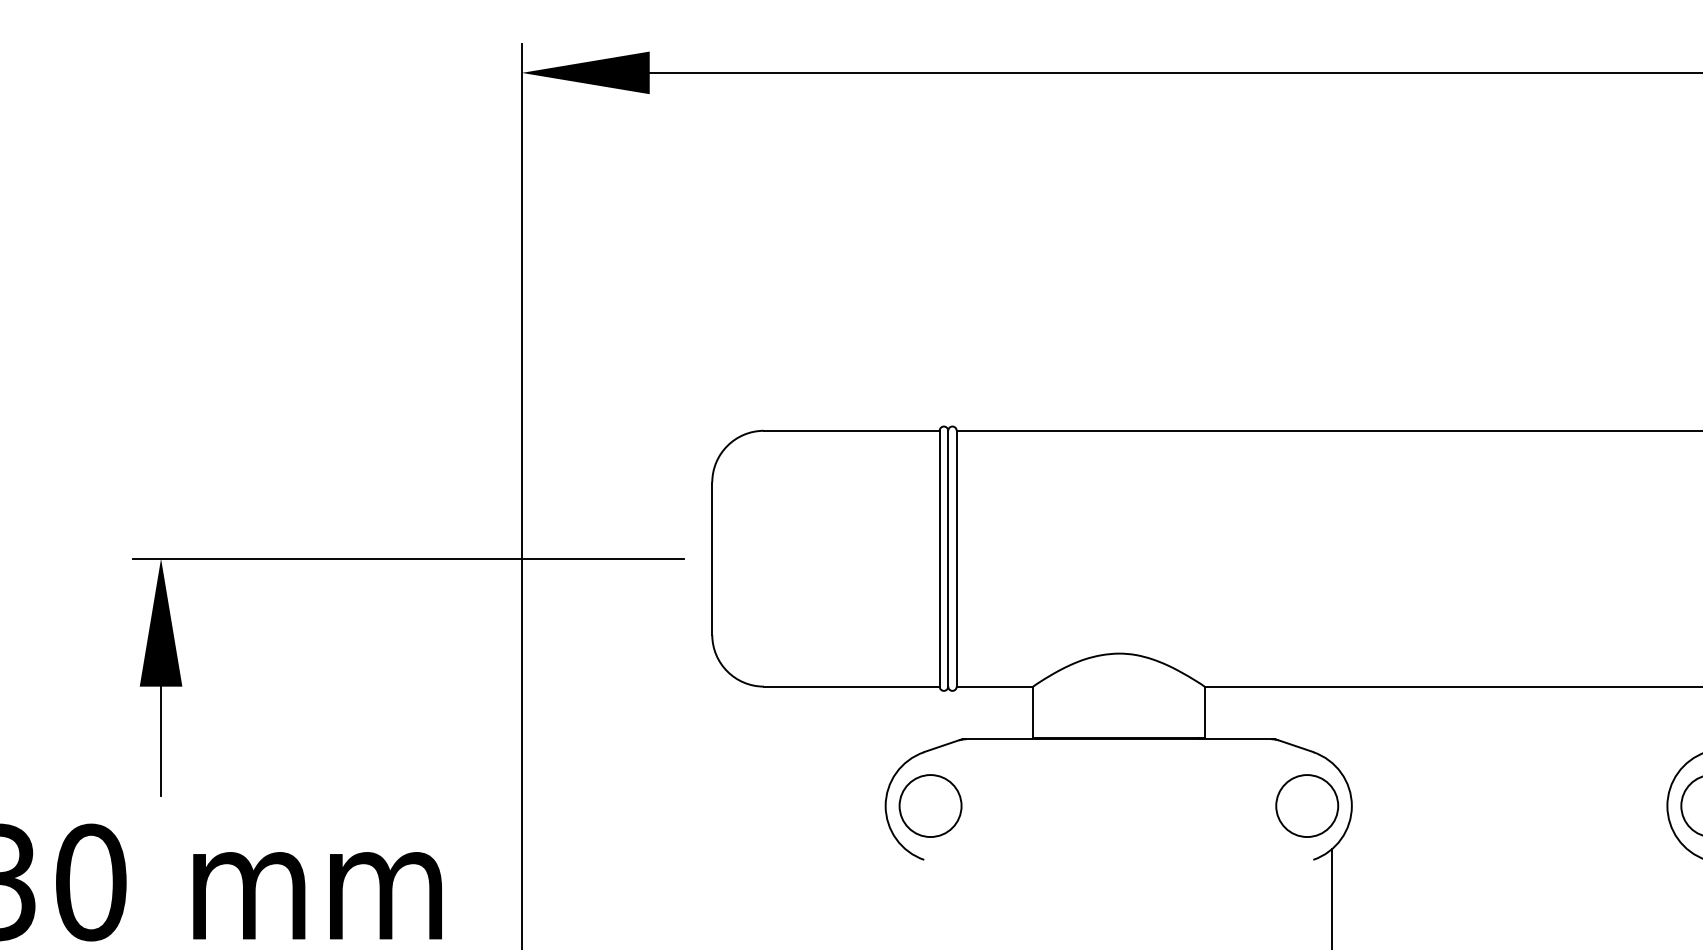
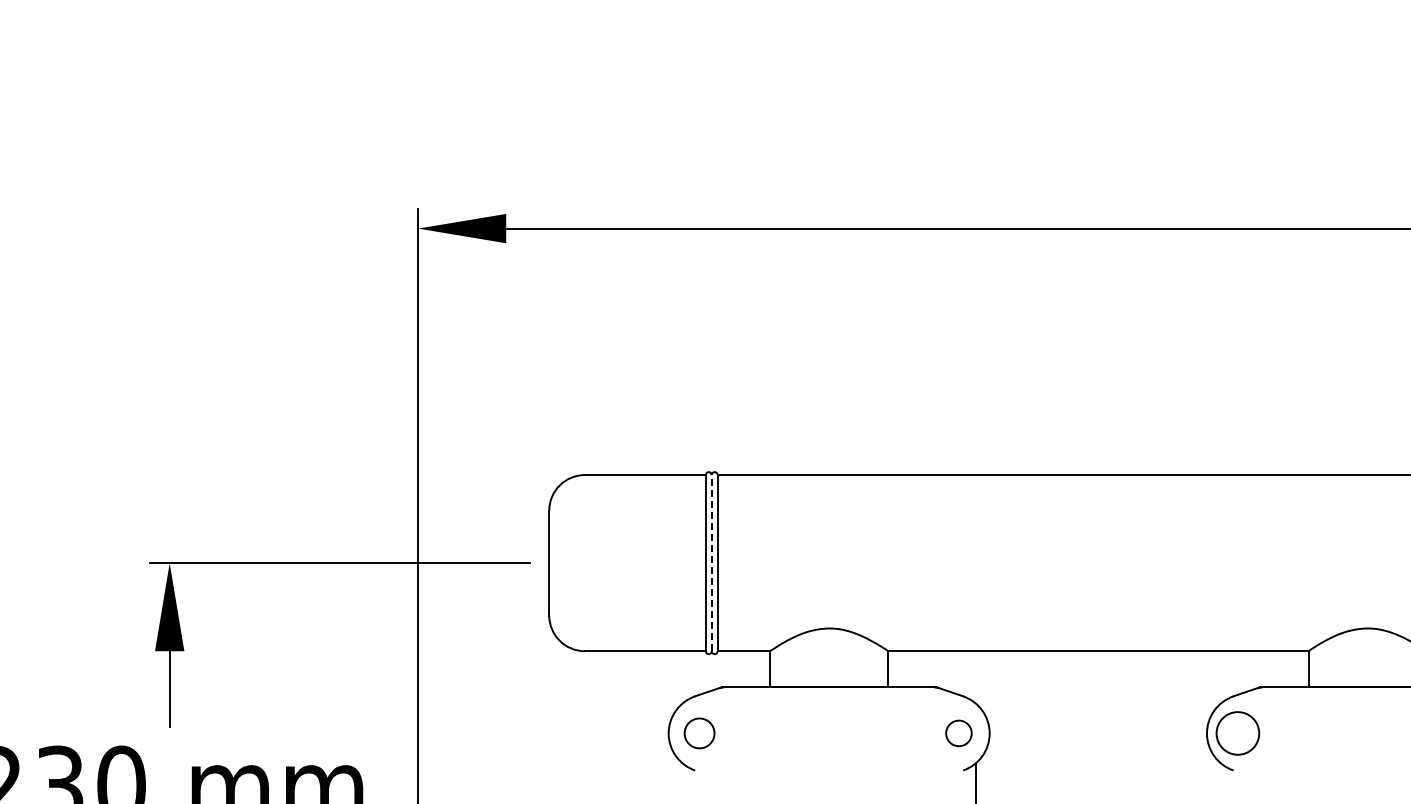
line: (947, 557) -> (711, 562), solid -> dashed
circle: (930, 806) -> (699, 733), size x0.7
circle: (1306, 806) -> (958, 733), size x0.6

